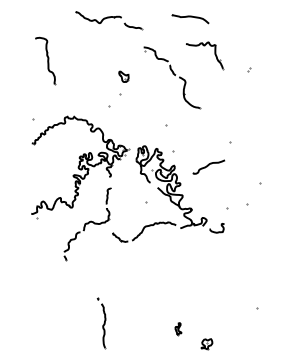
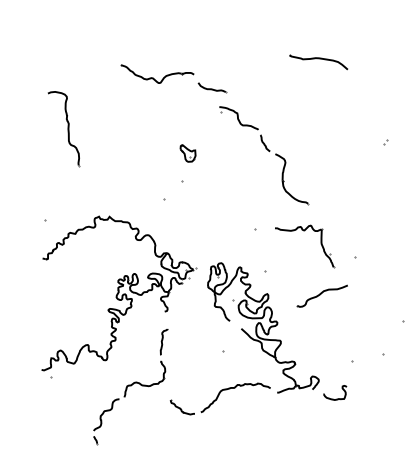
part: (190, 19) -> (318, 63), moved
part: (109, 20) -> (174, 78), moved
part: (204, 46) -> (304, 232), moved

